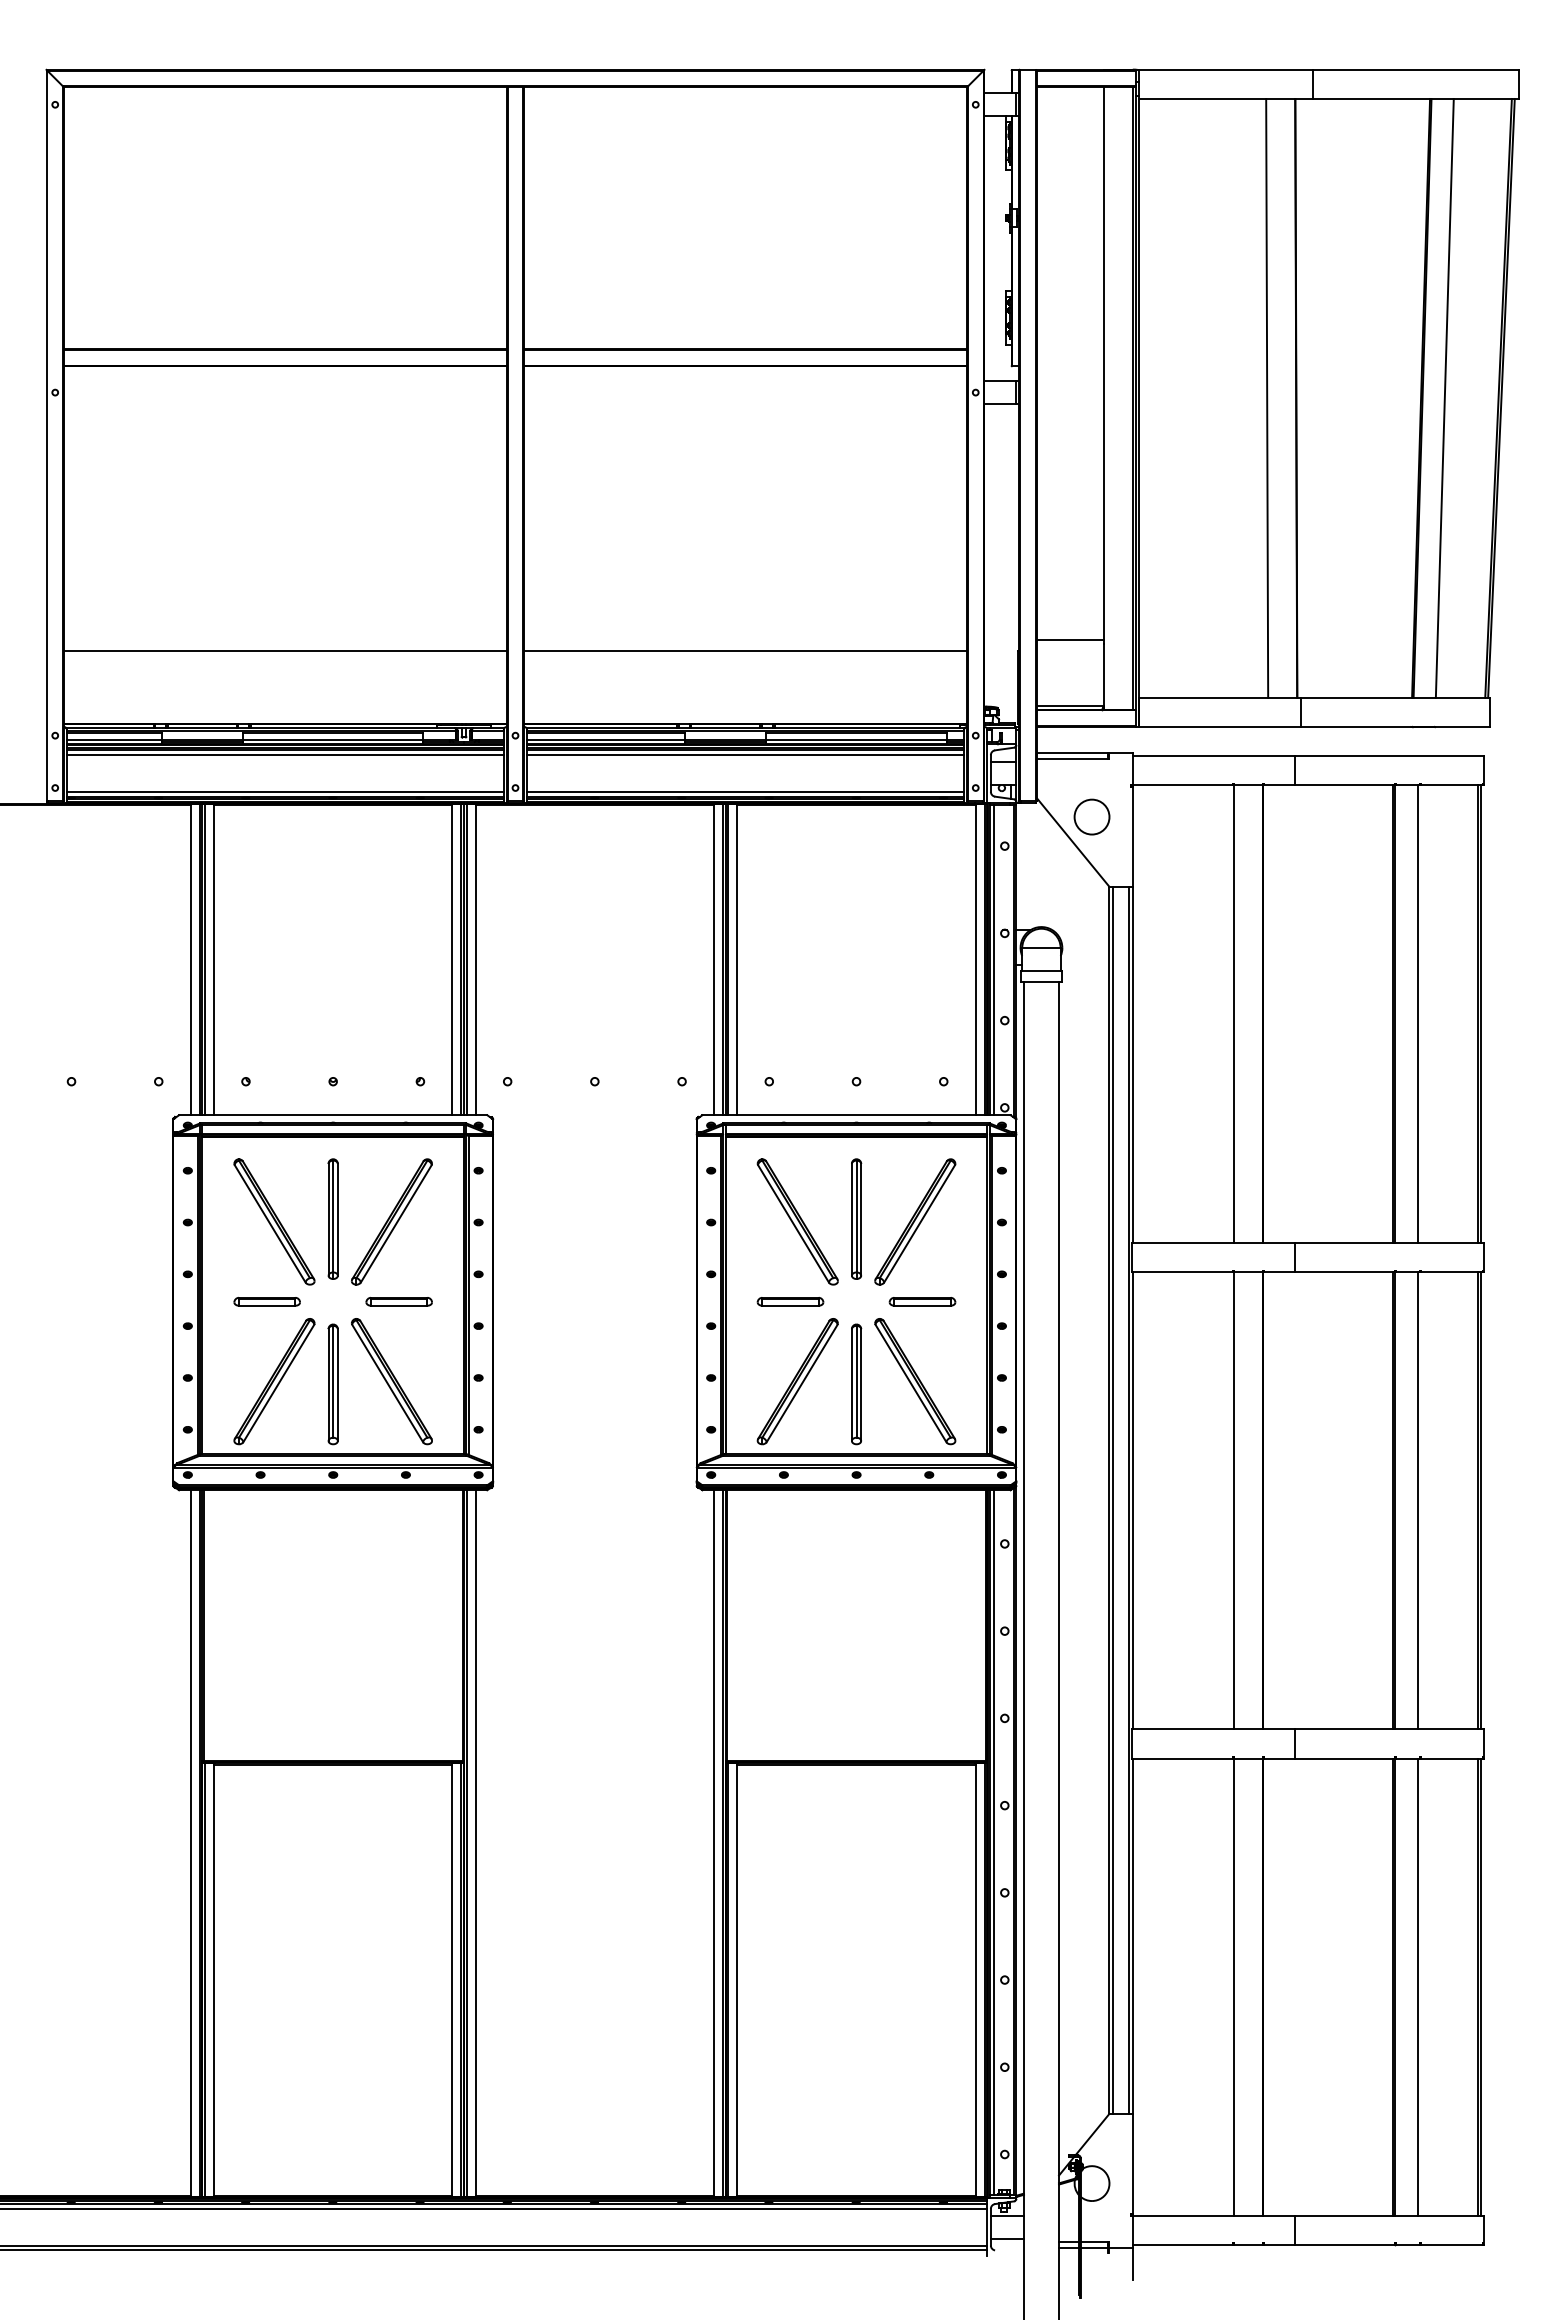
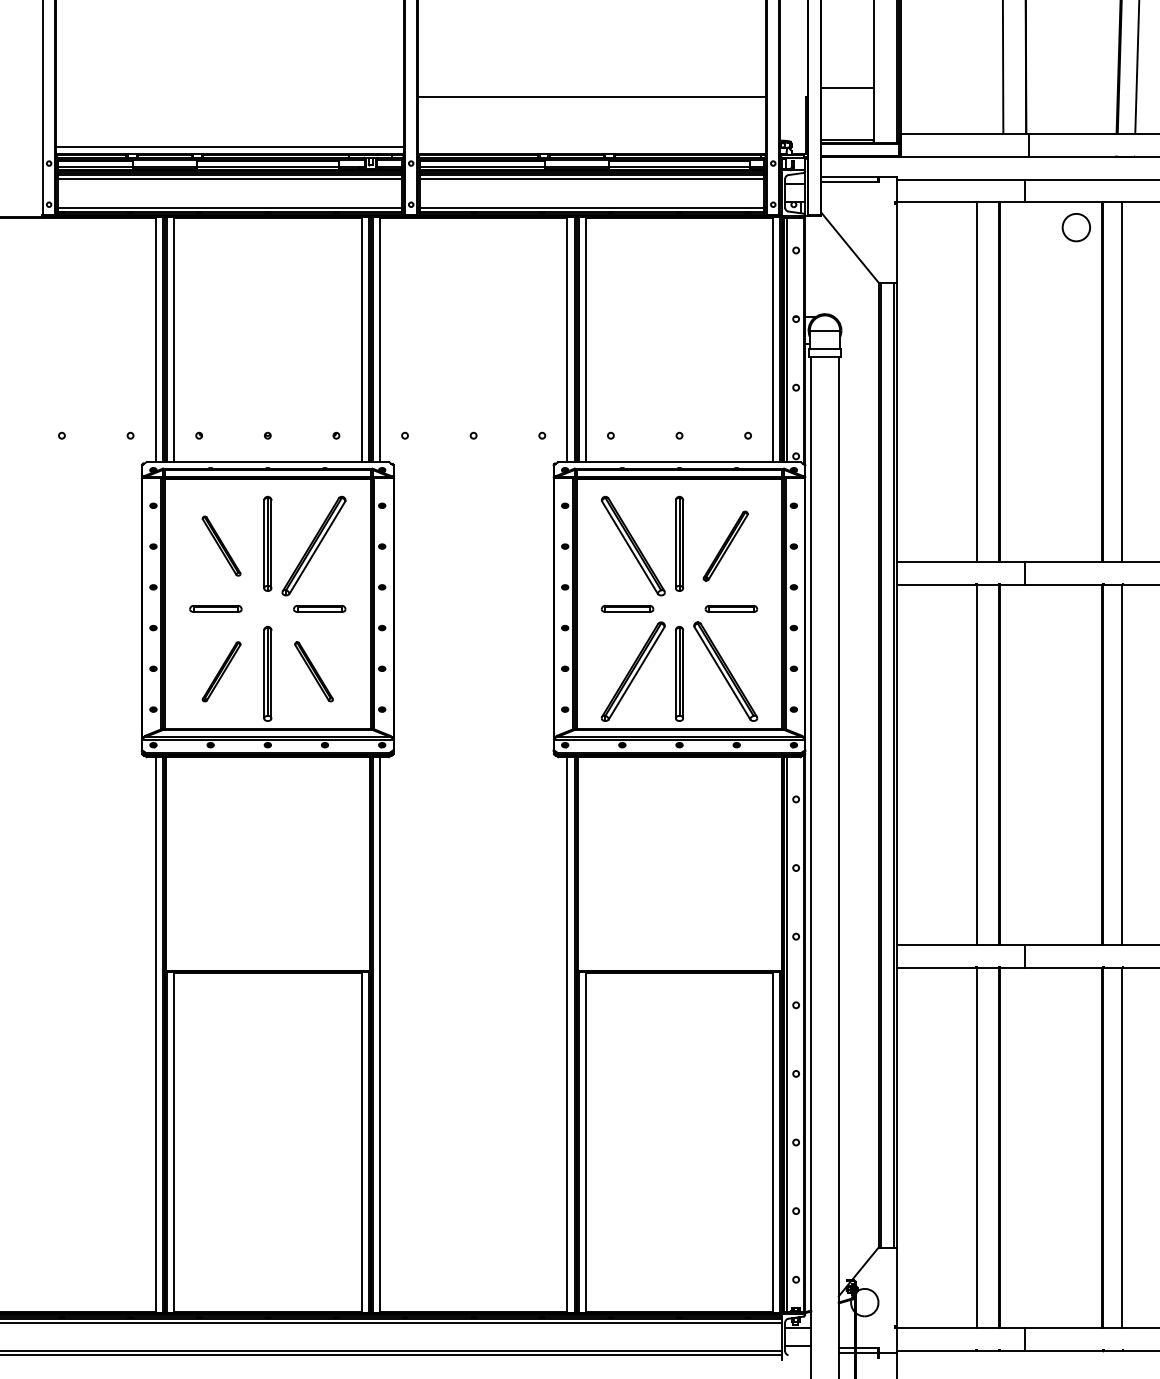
line: (284, 651) -> (229, 146), moved
circle: (1091, 816) -> (1075, 227), moved
part: (274, 1221) -> (221, 545), size x0.6
part: (915, 1221) -> (725, 545), size x0.7
part: (274, 1381) -> (221, 671), size x0.6
part: (391, 1381) -> (313, 671), size x0.6

